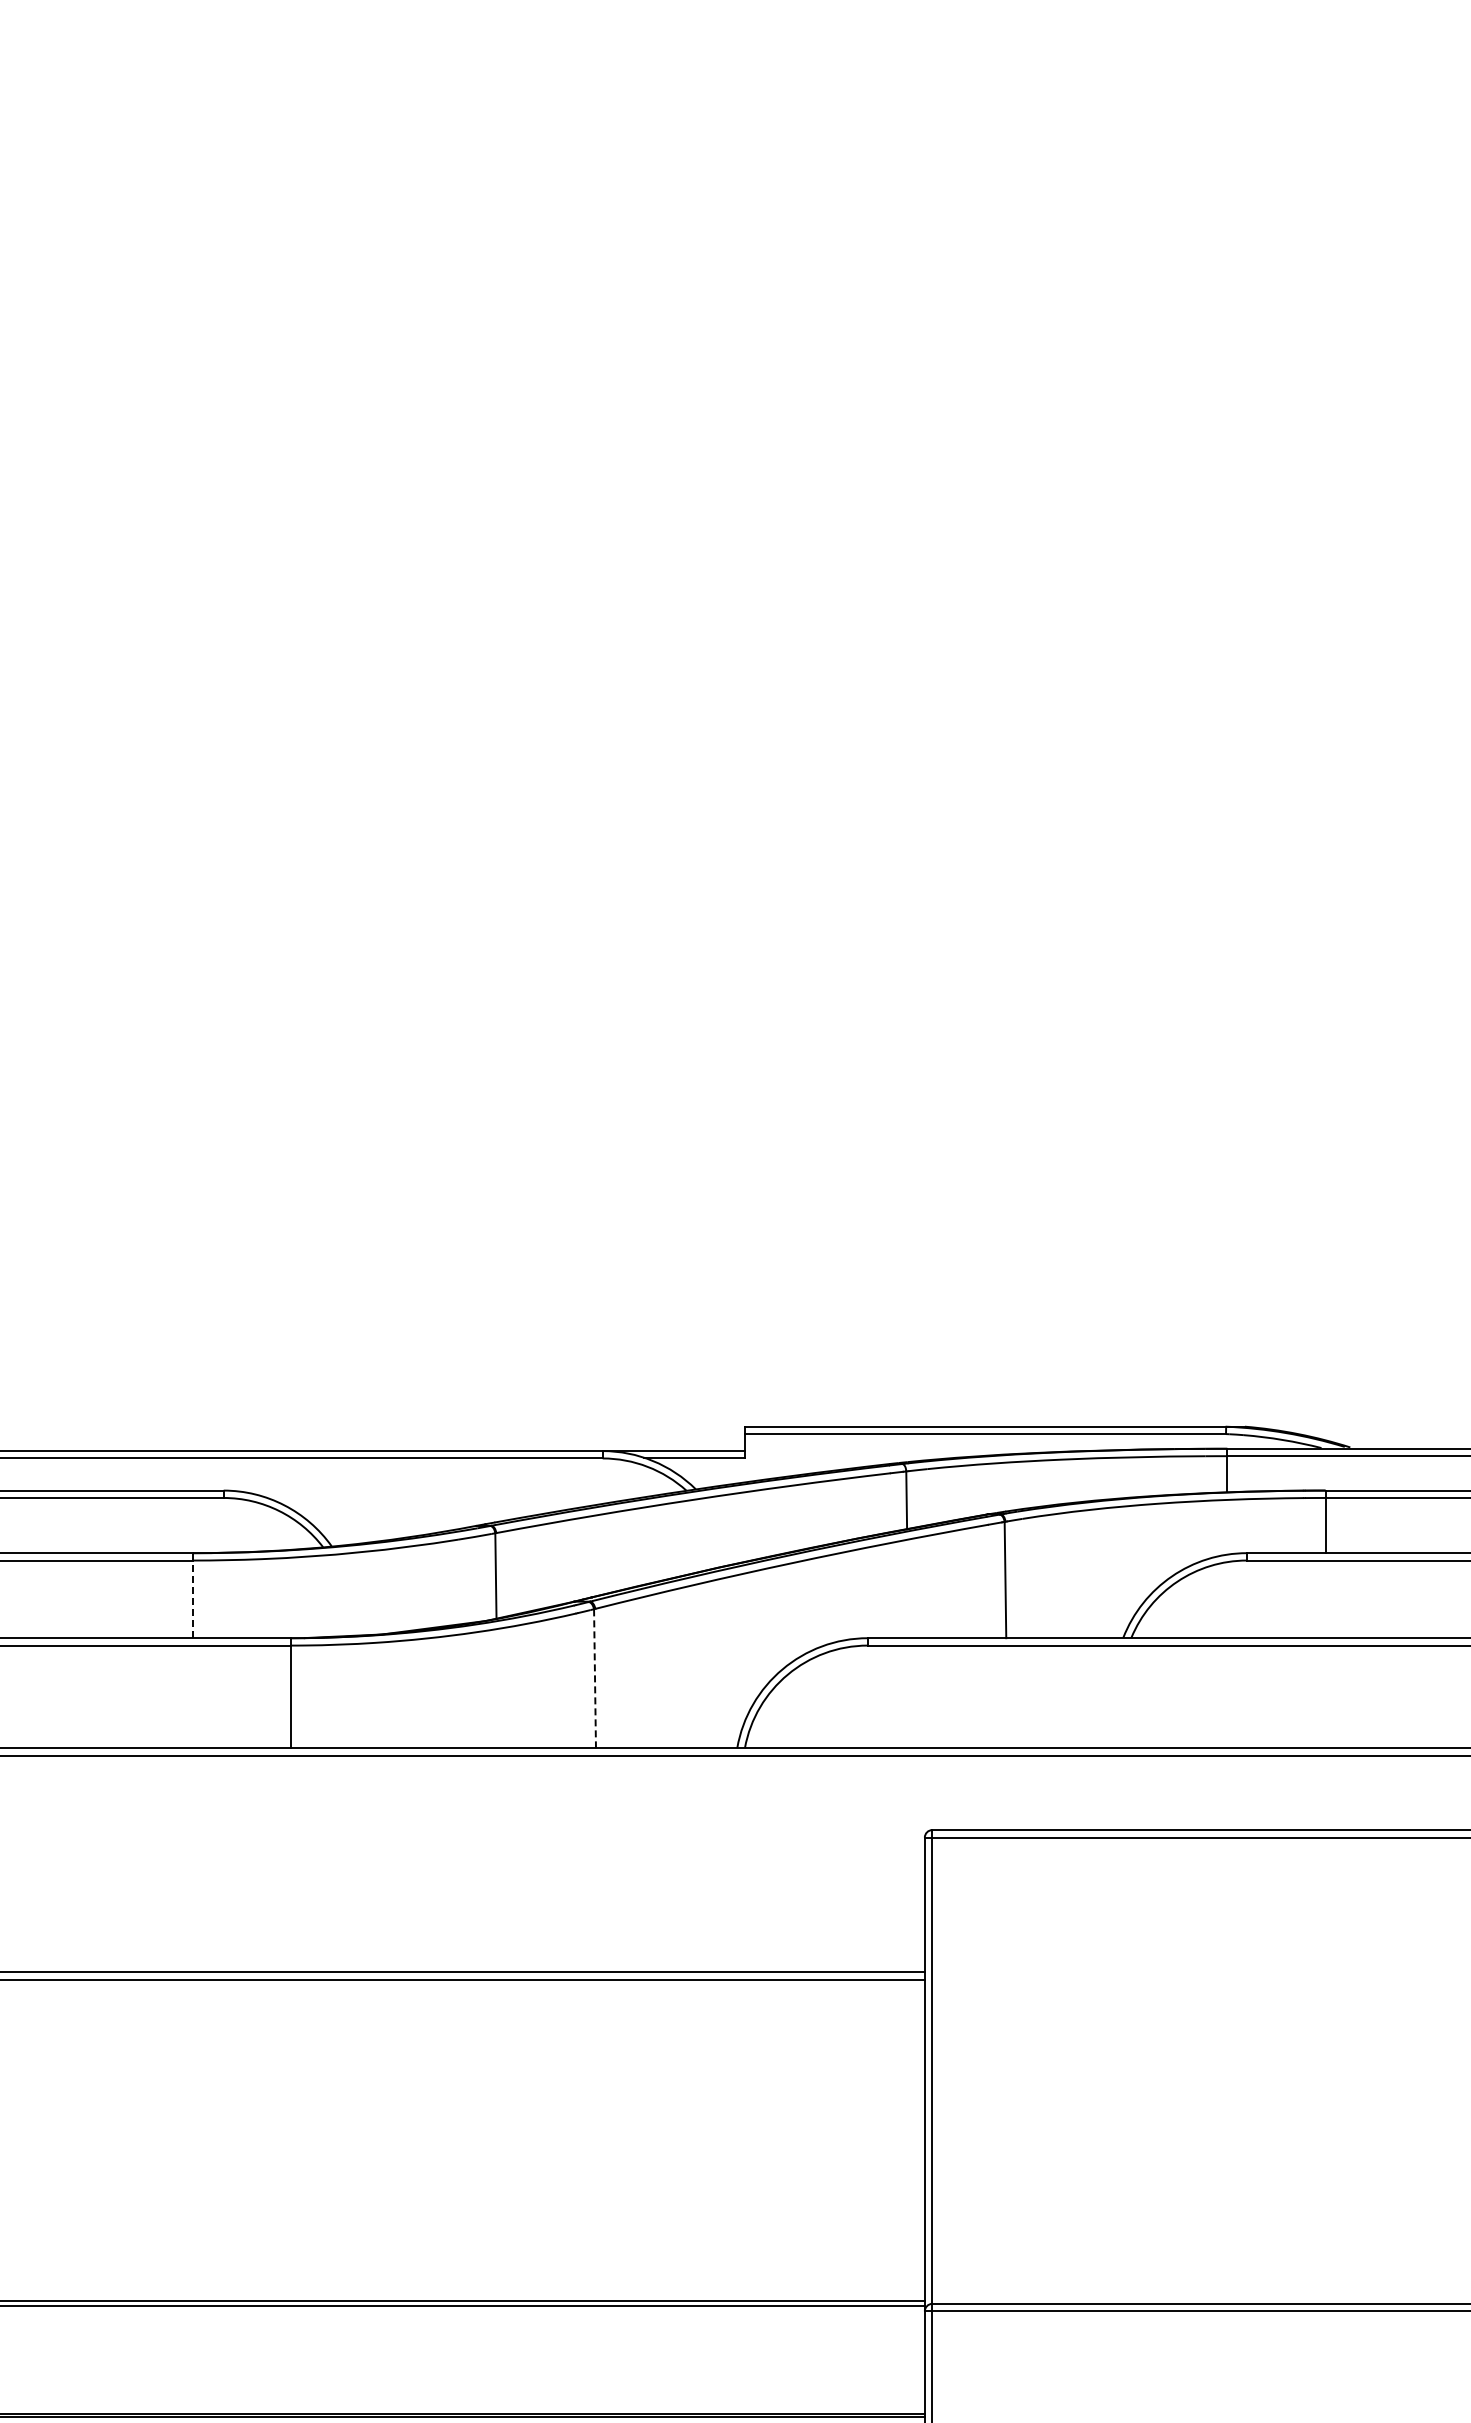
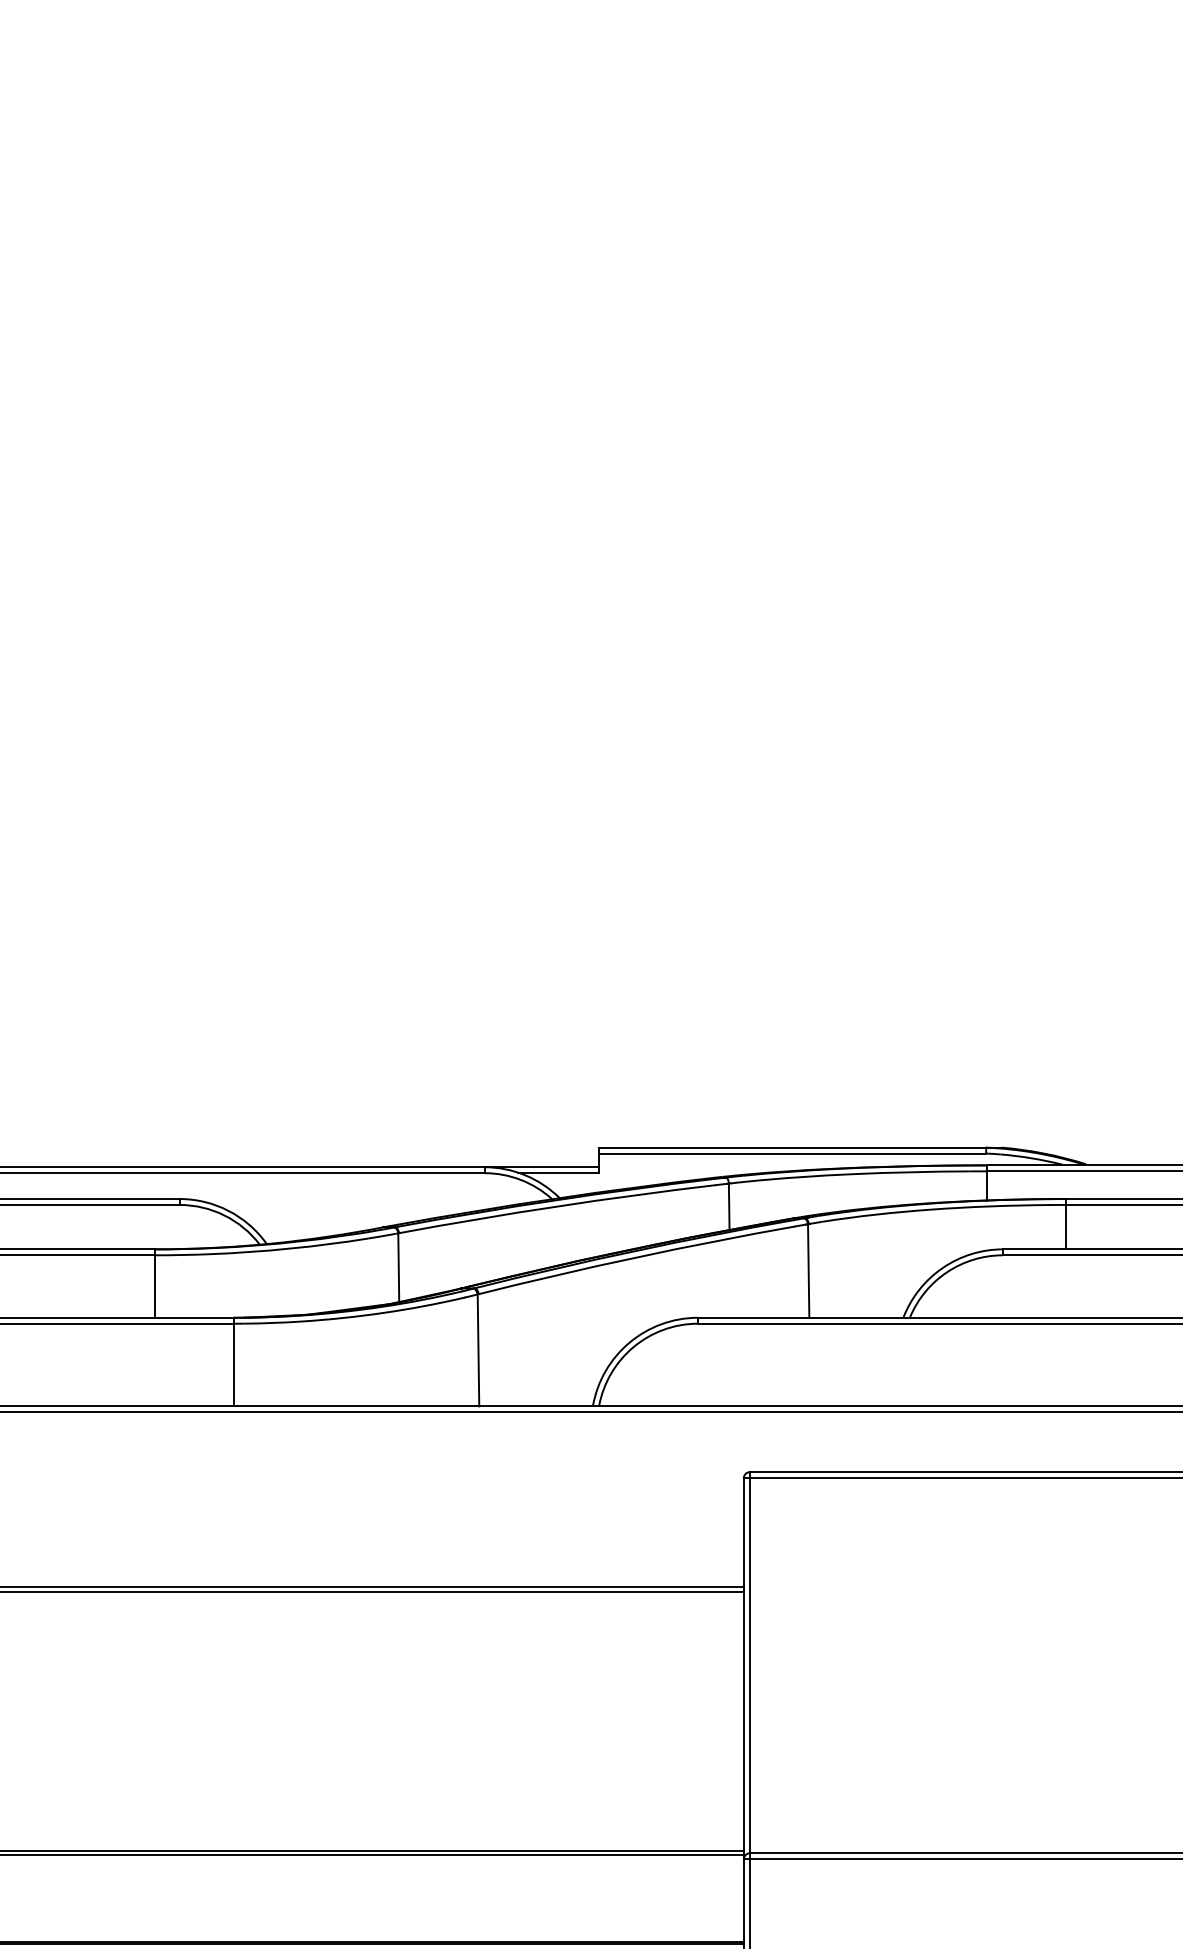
line: (192, 1595) -> (154, 1283), dashed -> solid
line: (595, 1678) -> (478, 1350), dashed -> solid

